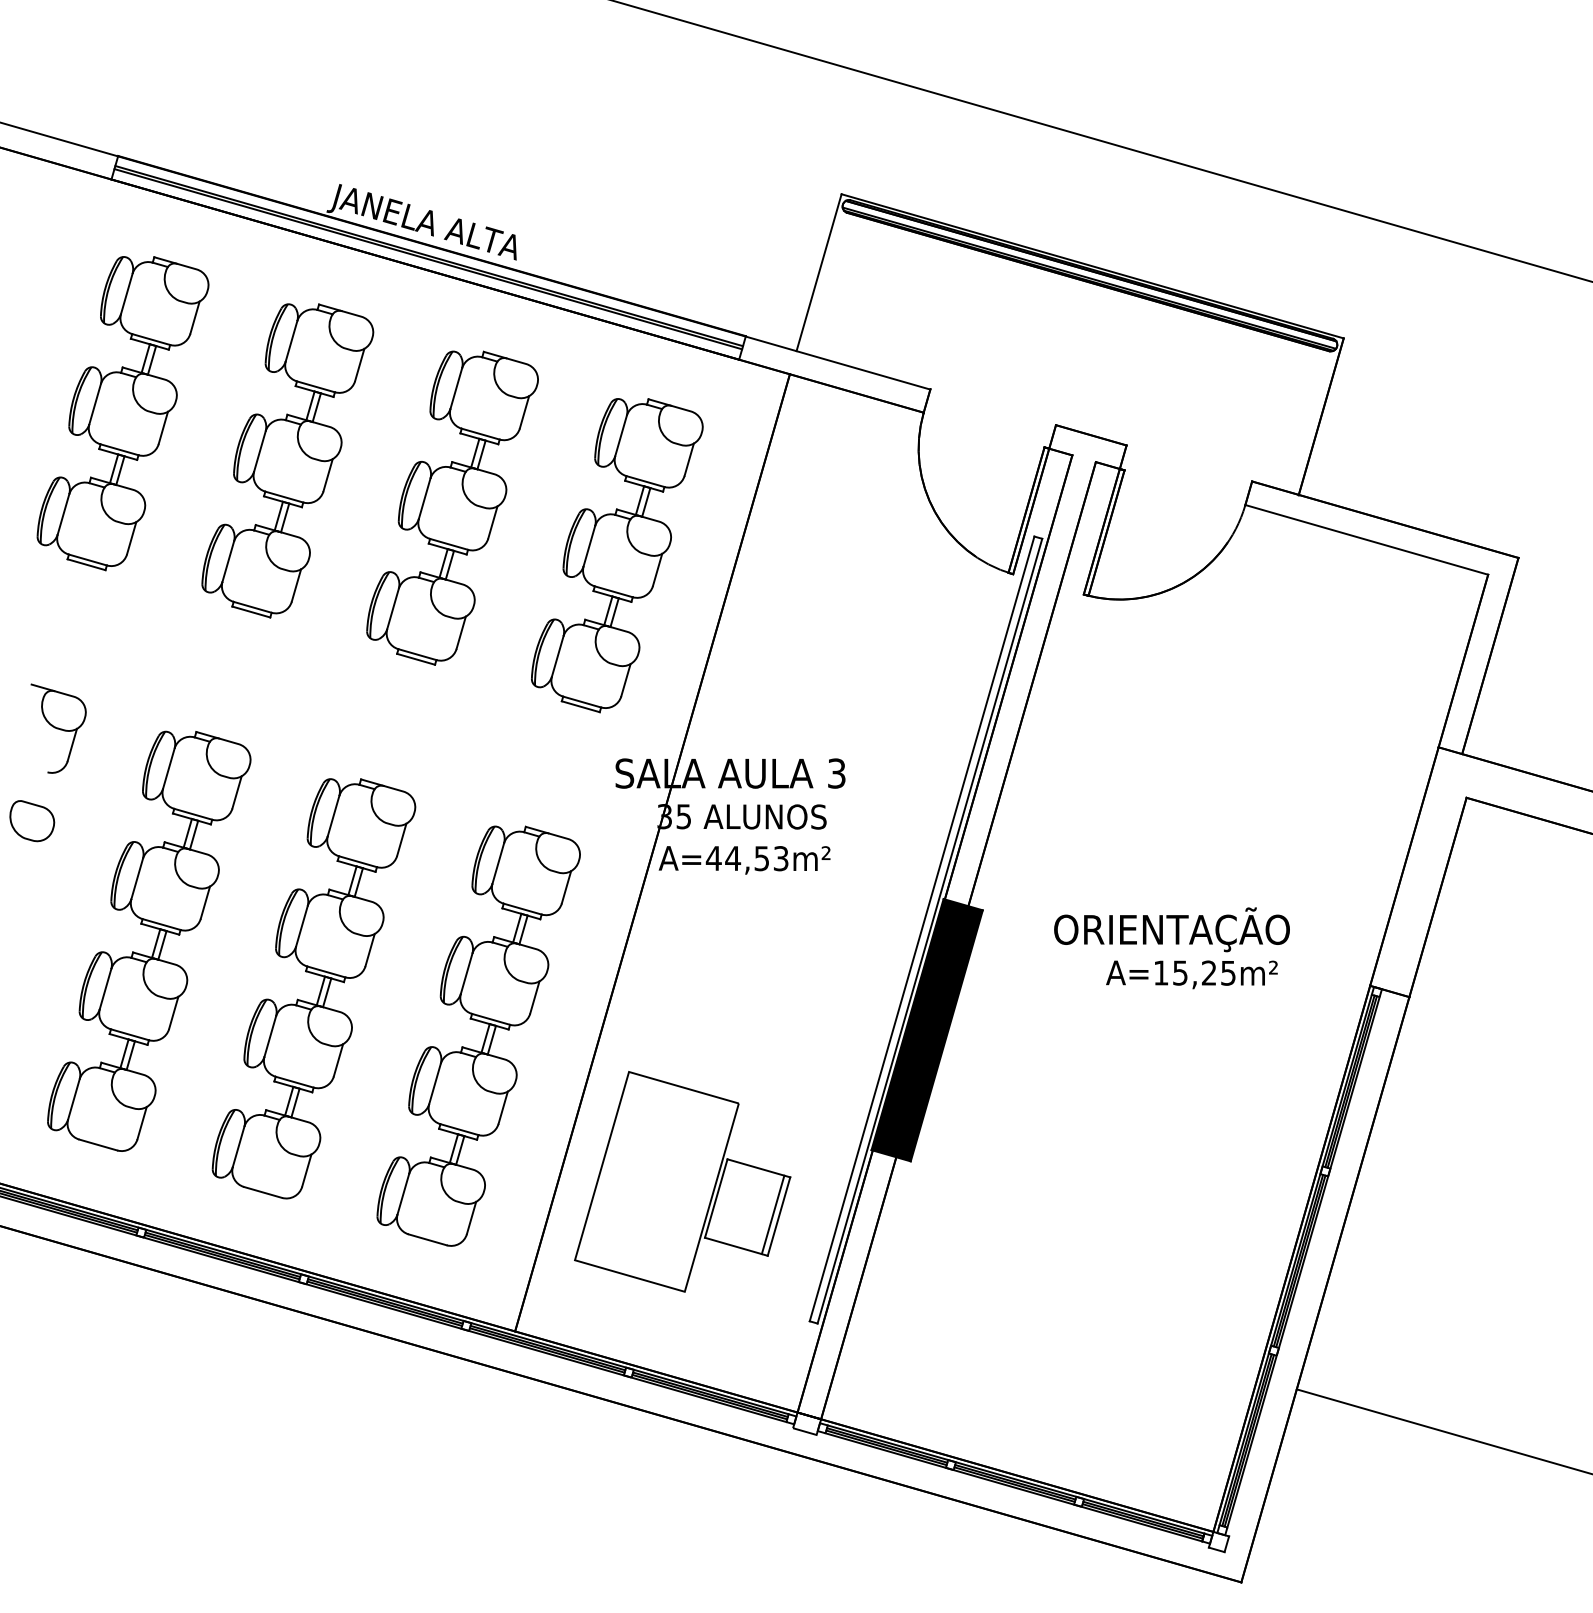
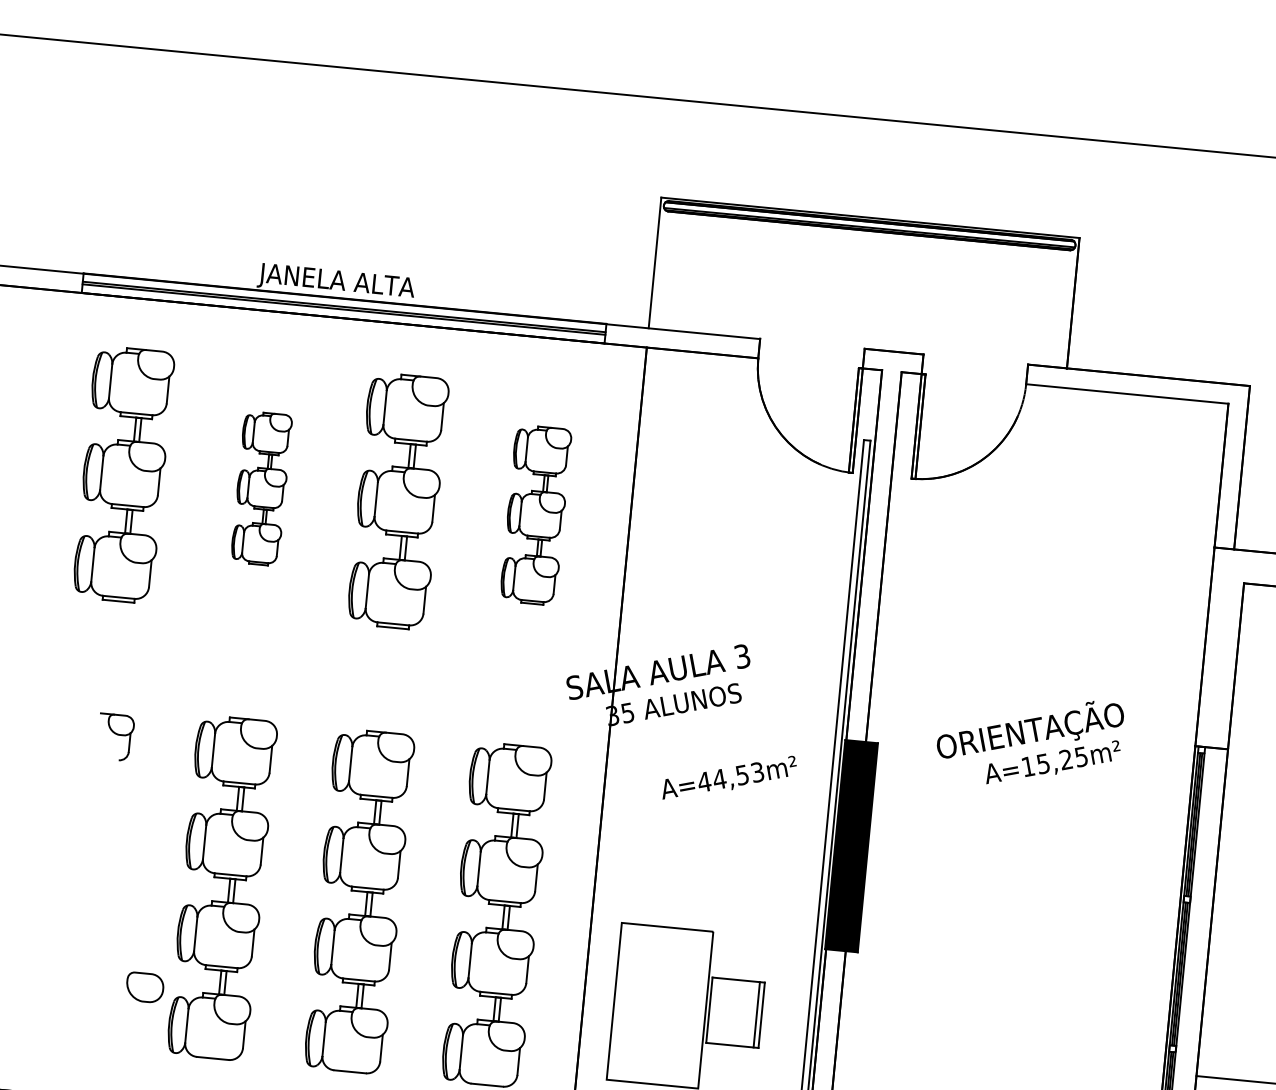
part: (287, 460) -> (262, 489), size x0.6
part: (617, 555) -> (537, 516), size x0.7
part: (58, 728) -> (120, 734), size x0.7
part: (32, 821) -> (145, 987), moved
text: (744, 860) -> (728, 779), moved

